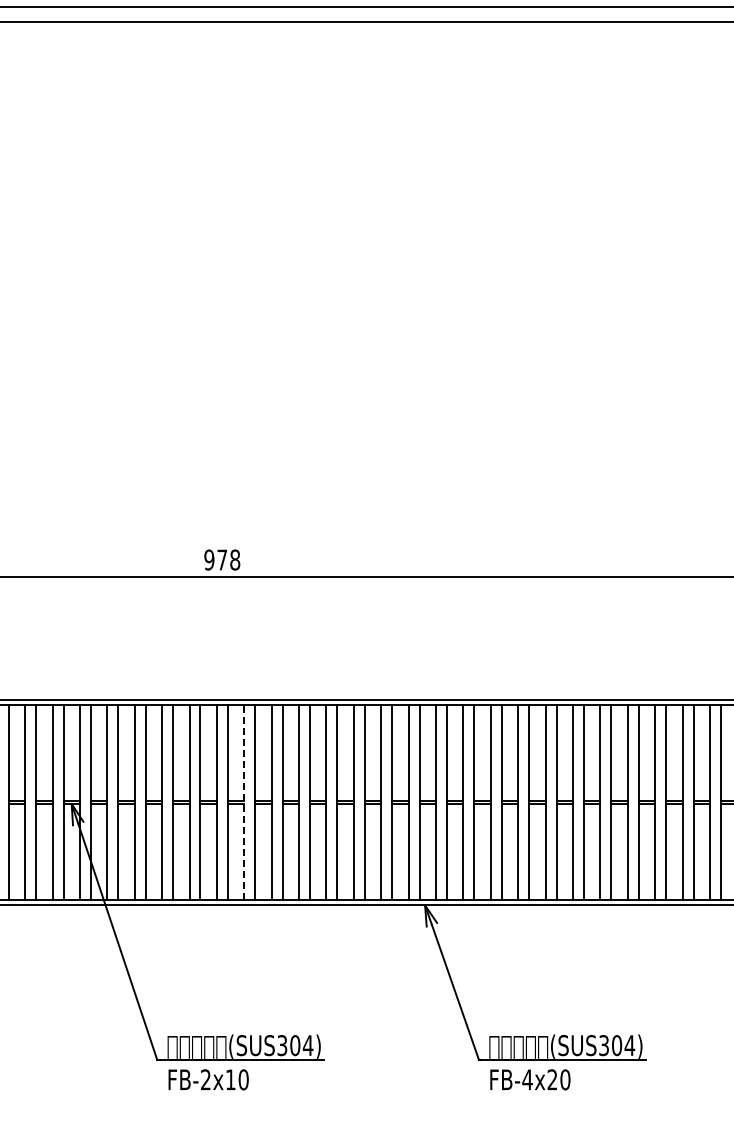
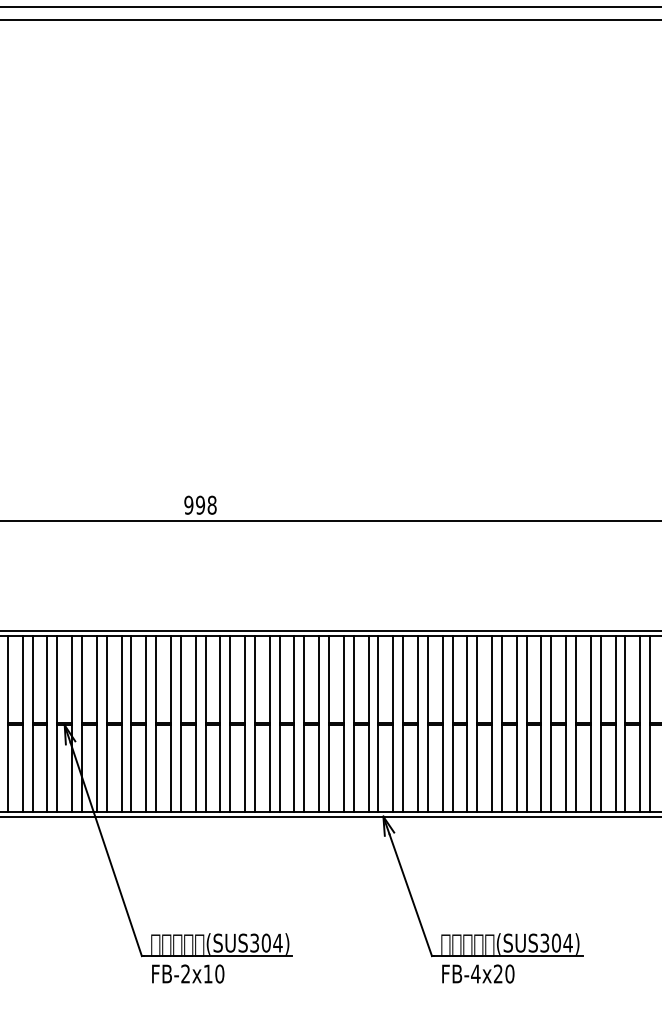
text: (222, 559) -> (200, 504), 978 -> 998
line: (244, 802) -> (220, 723), dashed -> solid

